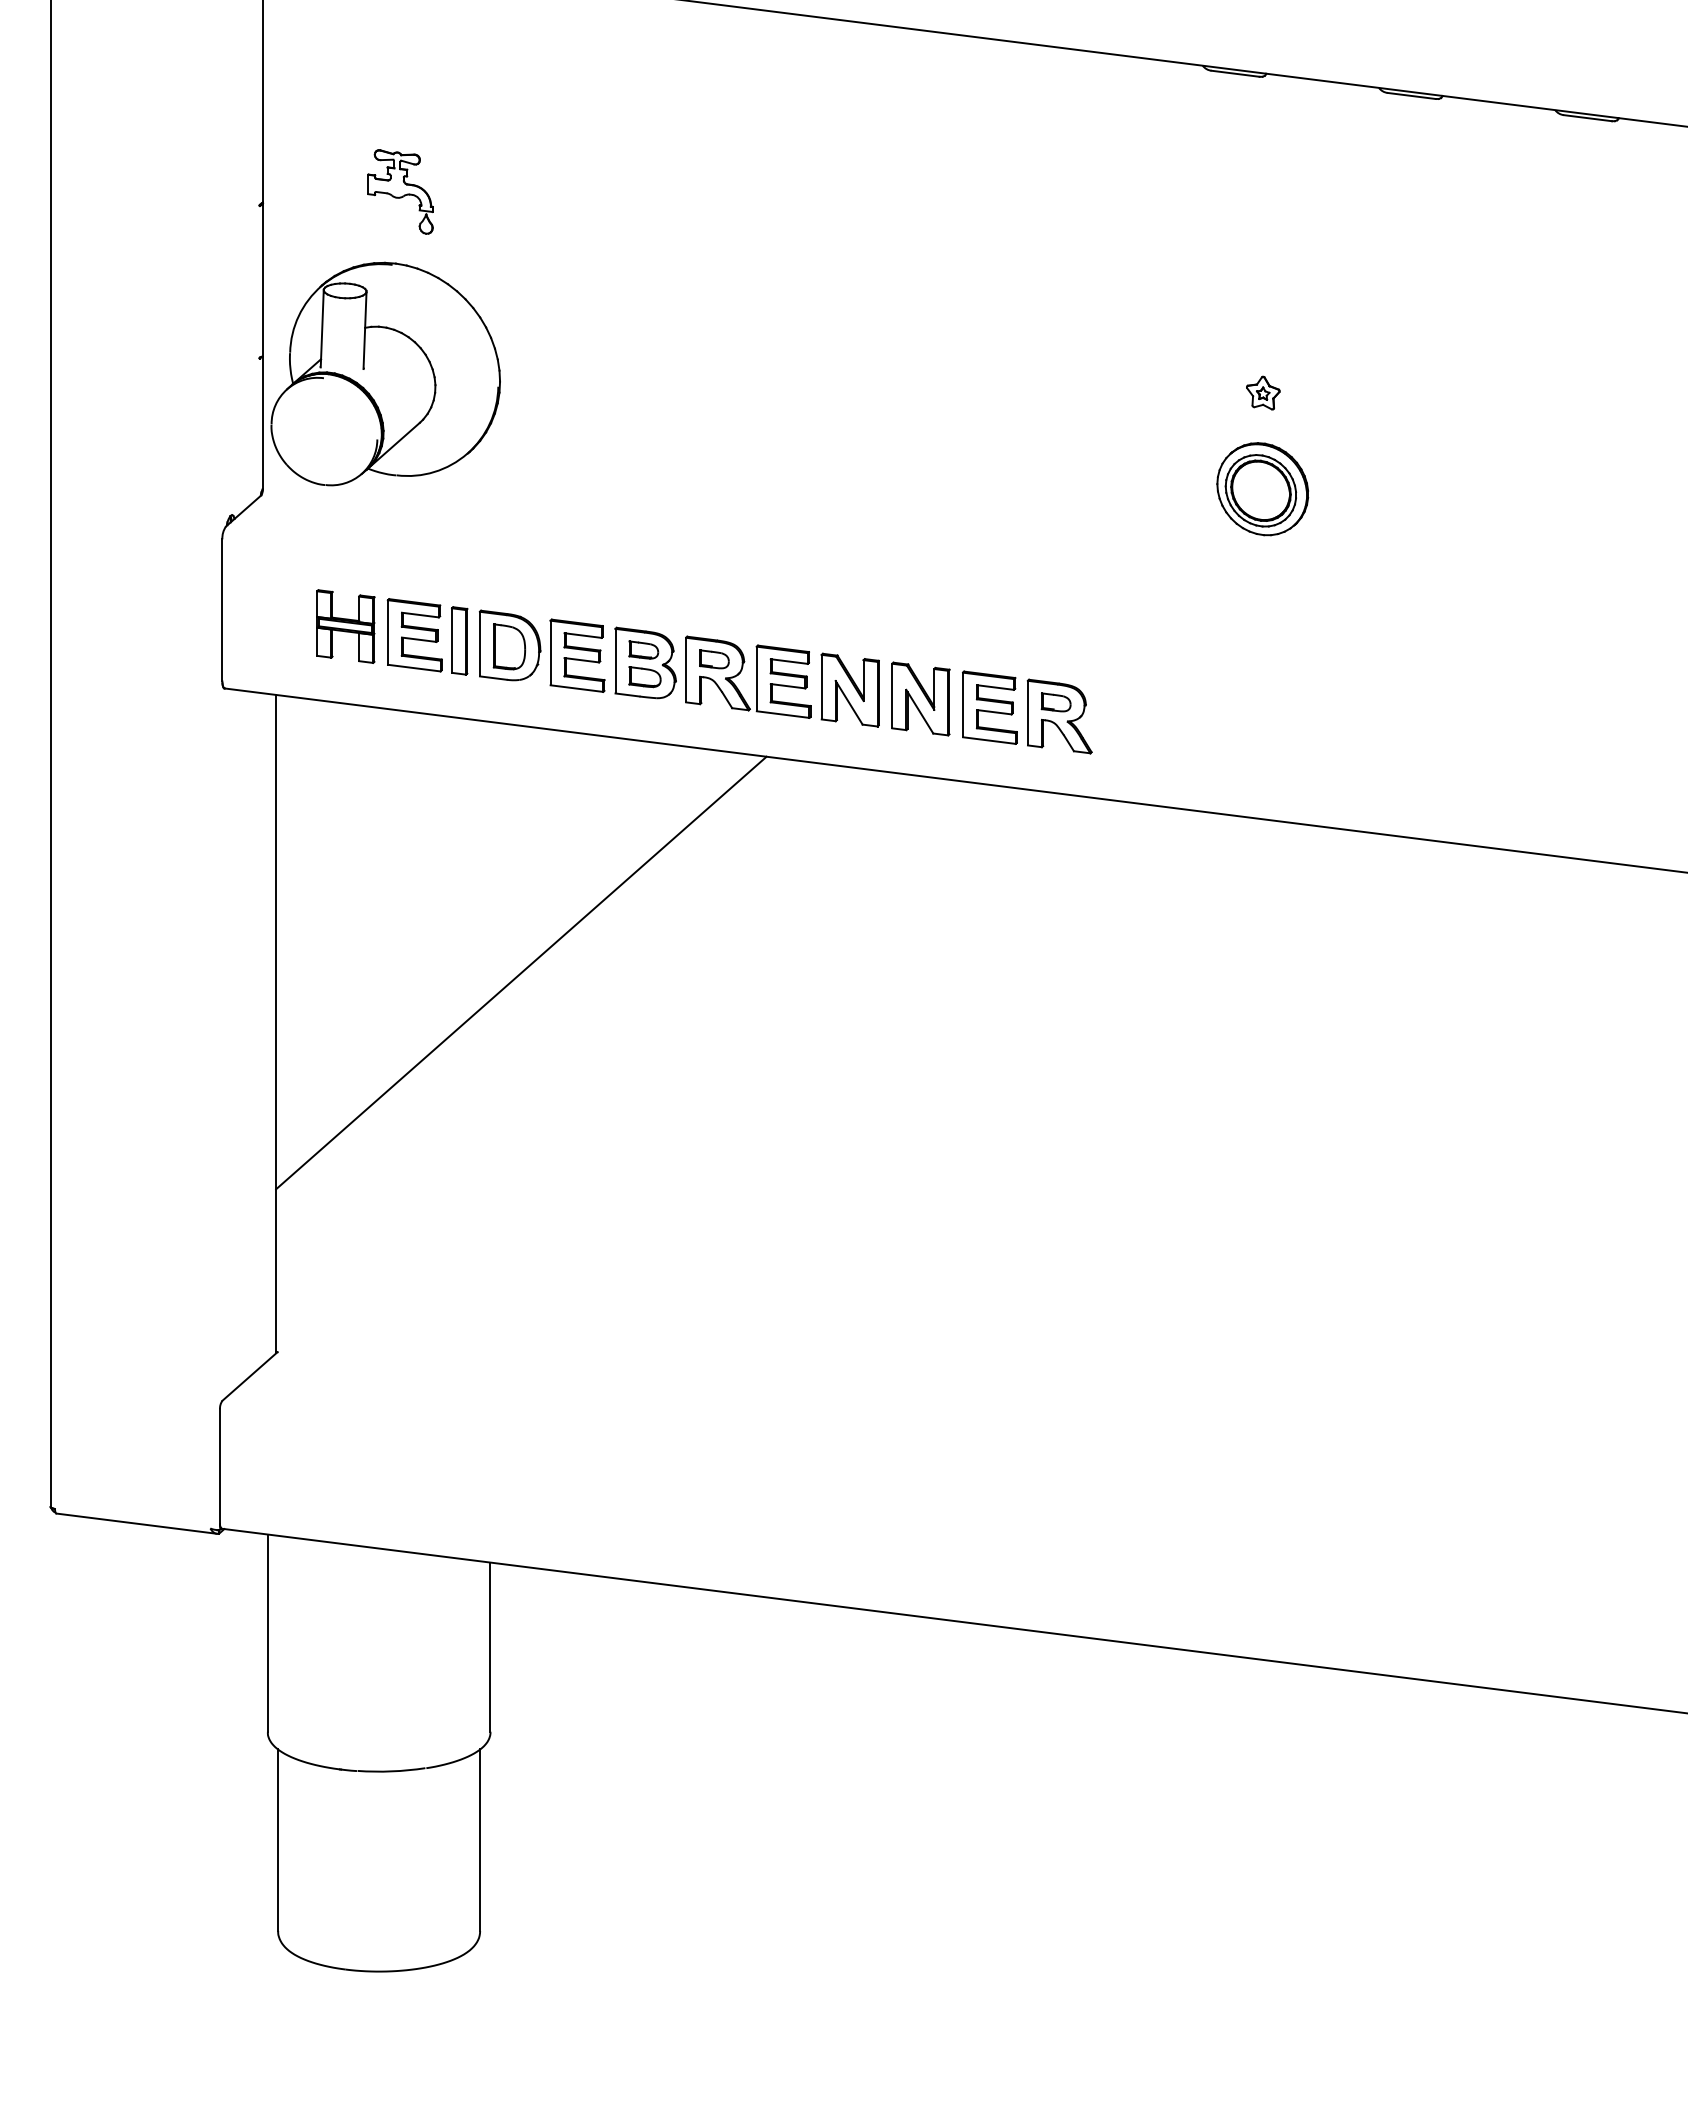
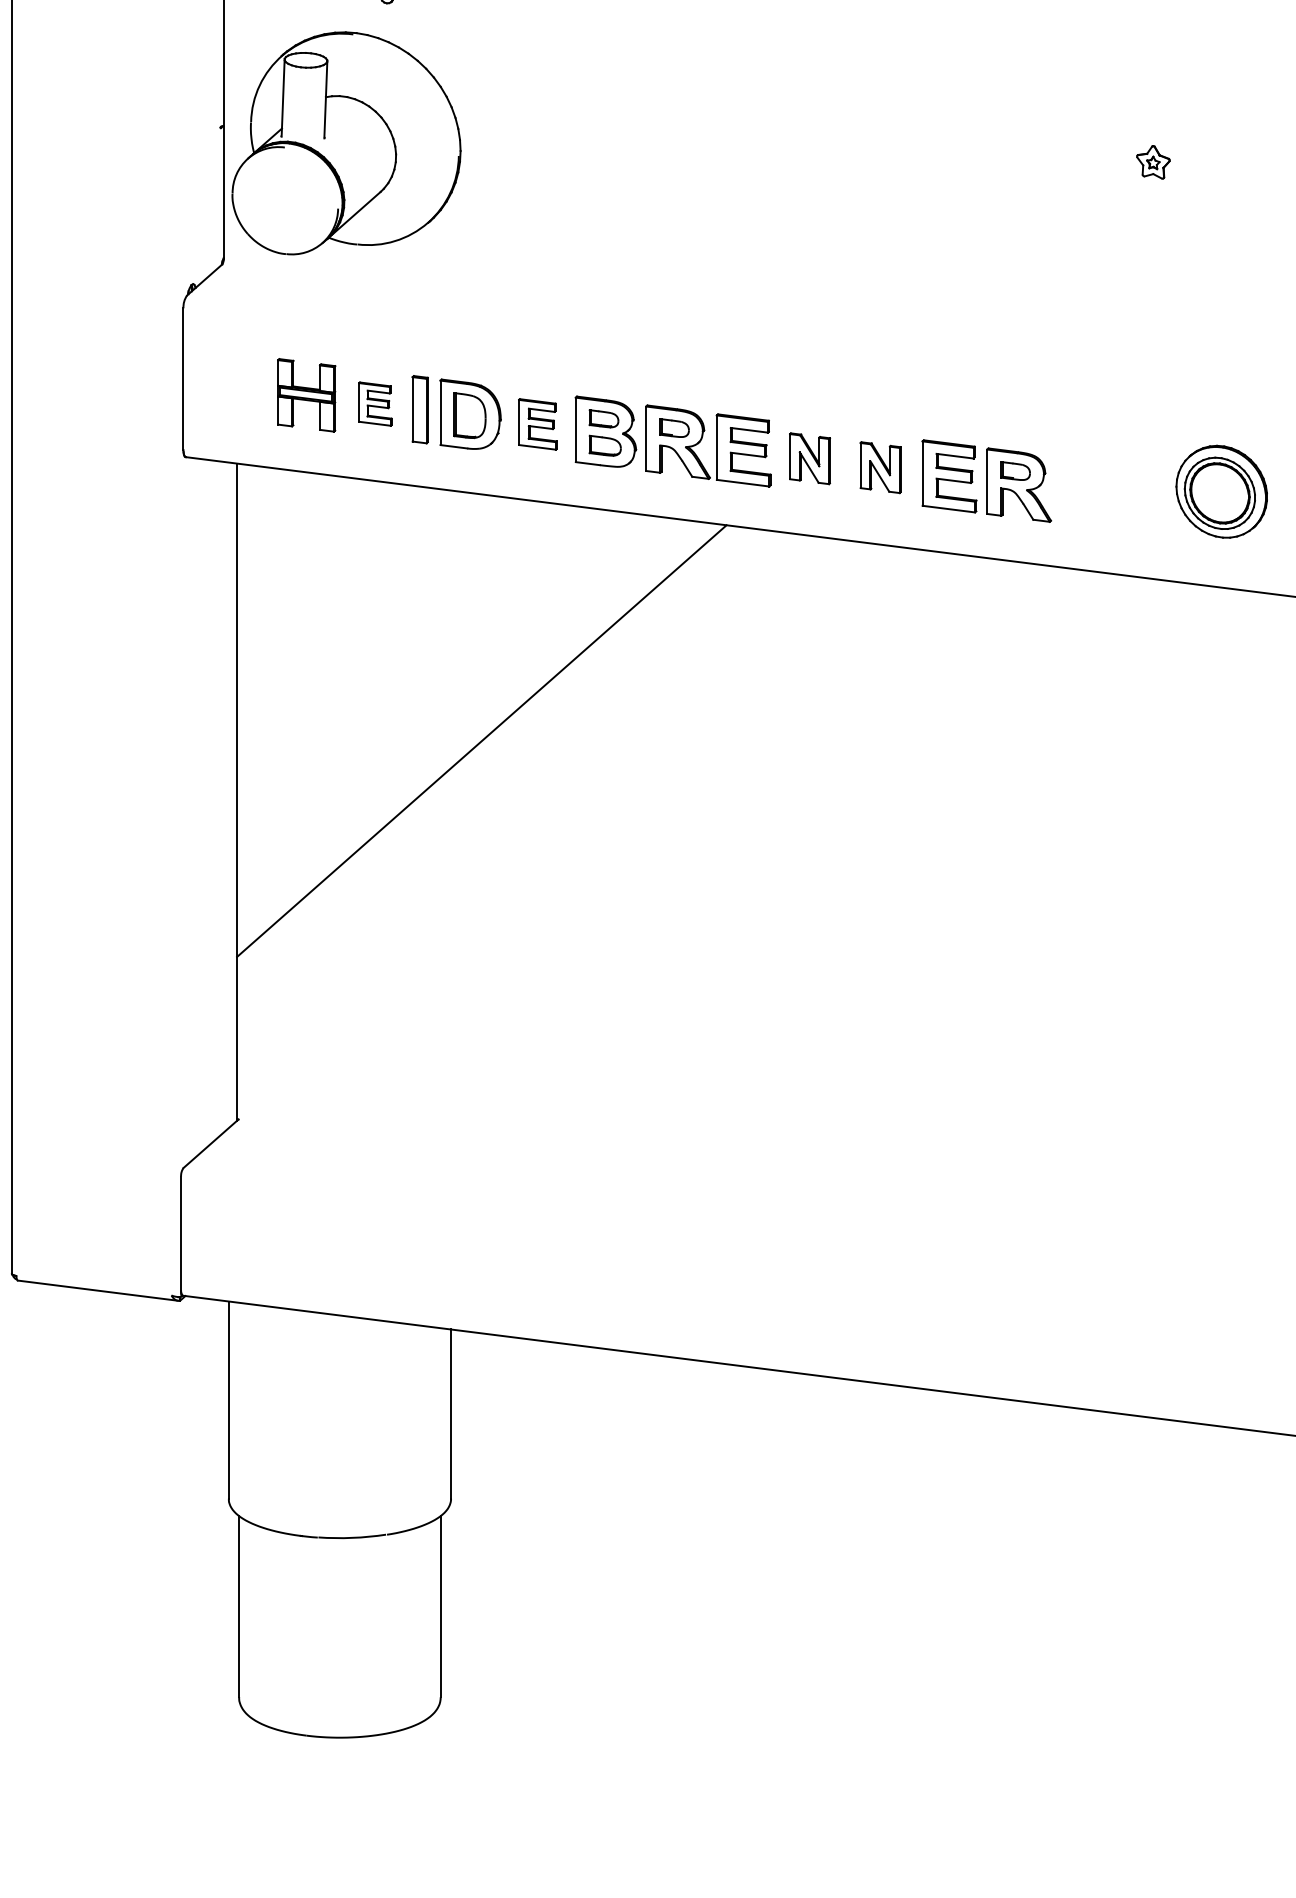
part: (1263, 392) -> (1153, 161), moved
part: (1262, 489) -> (1221, 492), moved
part: (414, 635) -> (375, 404), size x0.6
part: (577, 655) -> (537, 424), size x0.7
part: (849, 689) -> (809, 458), size x0.7
part: (920, 698) -> (880, 467), size x0.7

